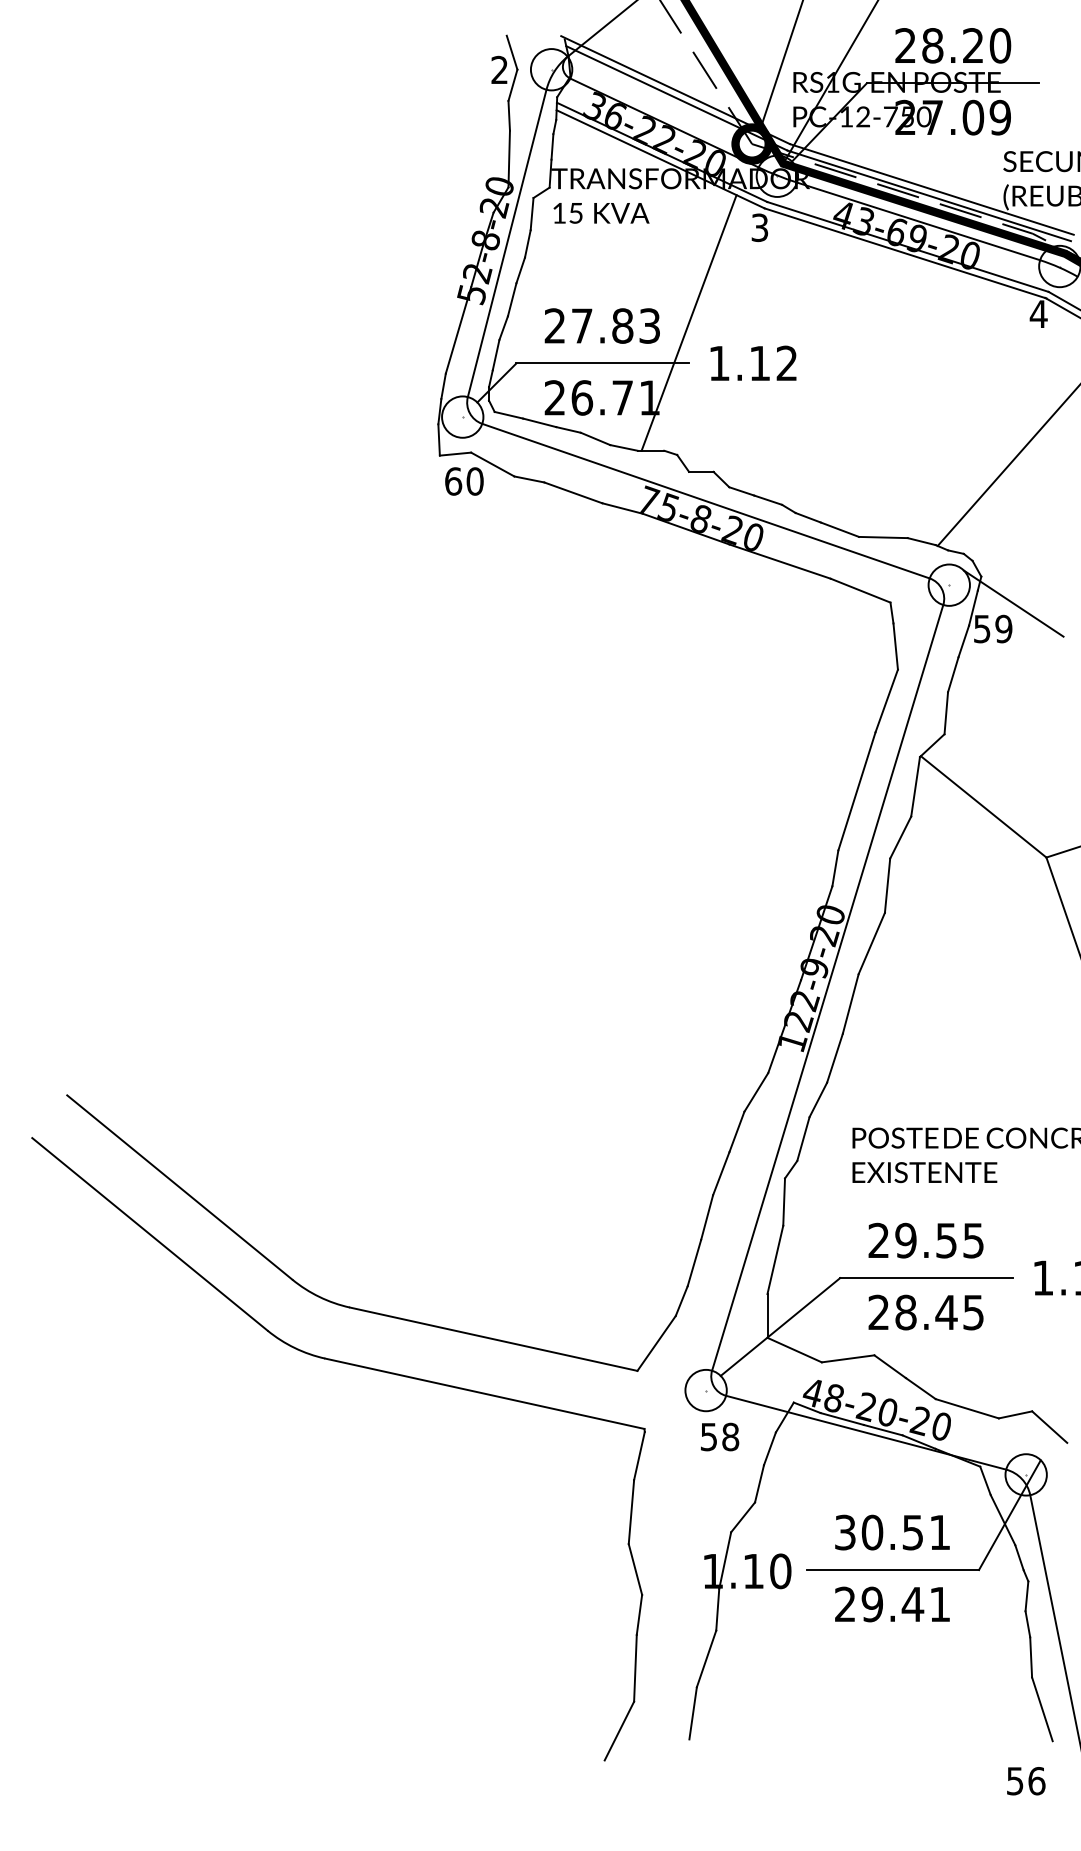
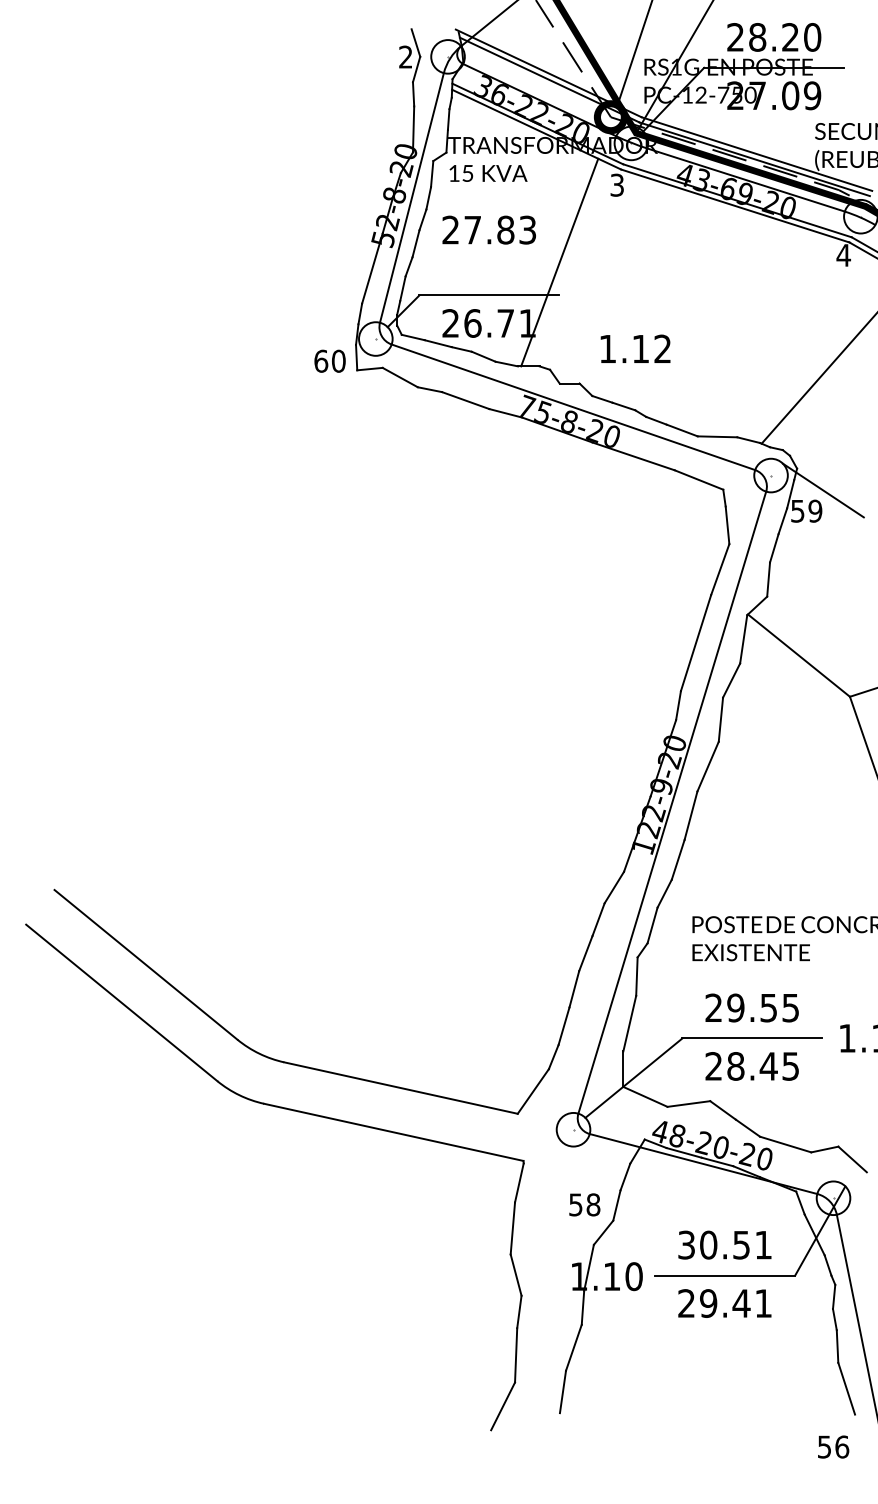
text: (601, 325) -> (488, 229), moved
text: (753, 362) -> (635, 348), moved
text: (464, 481) -> (330, 361), moved
text: (720, 1436) -> (585, 1204), moved

